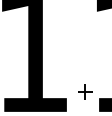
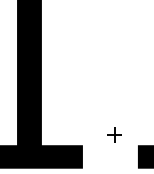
part: (85, 91) -> (114, 133), size x0.6

